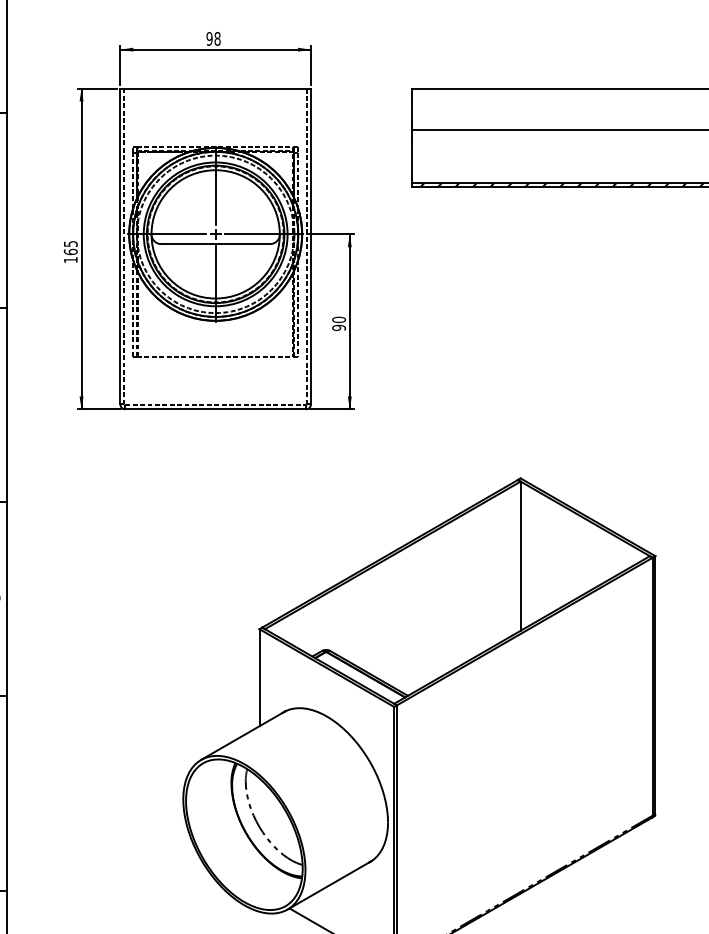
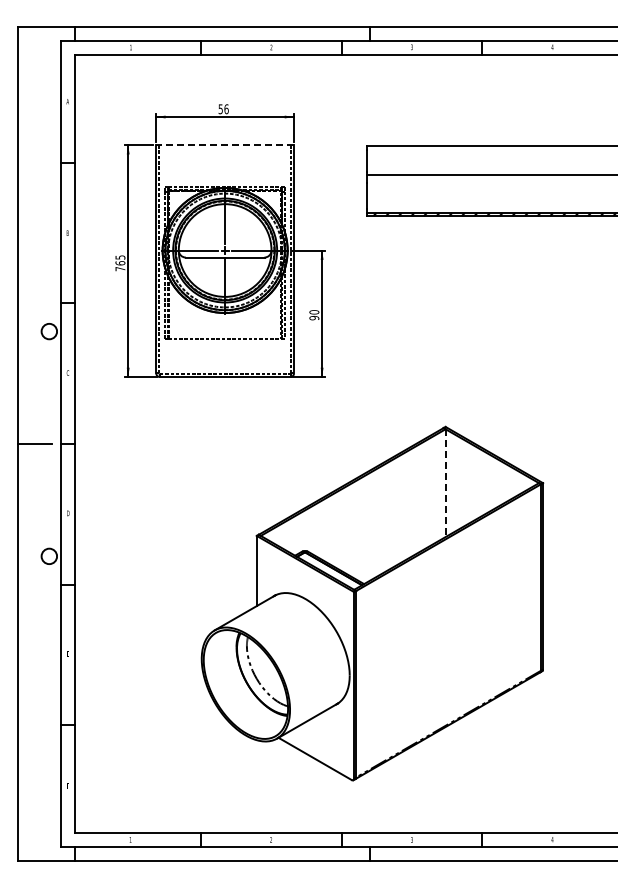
text: (213, 37) -> (223, 108), 98 -> 56
line: (216, 89) -> (225, 145), solid -> dashed
text: (70, 260) -> (120, 269), 165 -> 765
line: (520, 556) -> (445, 483), solid -> dashed

